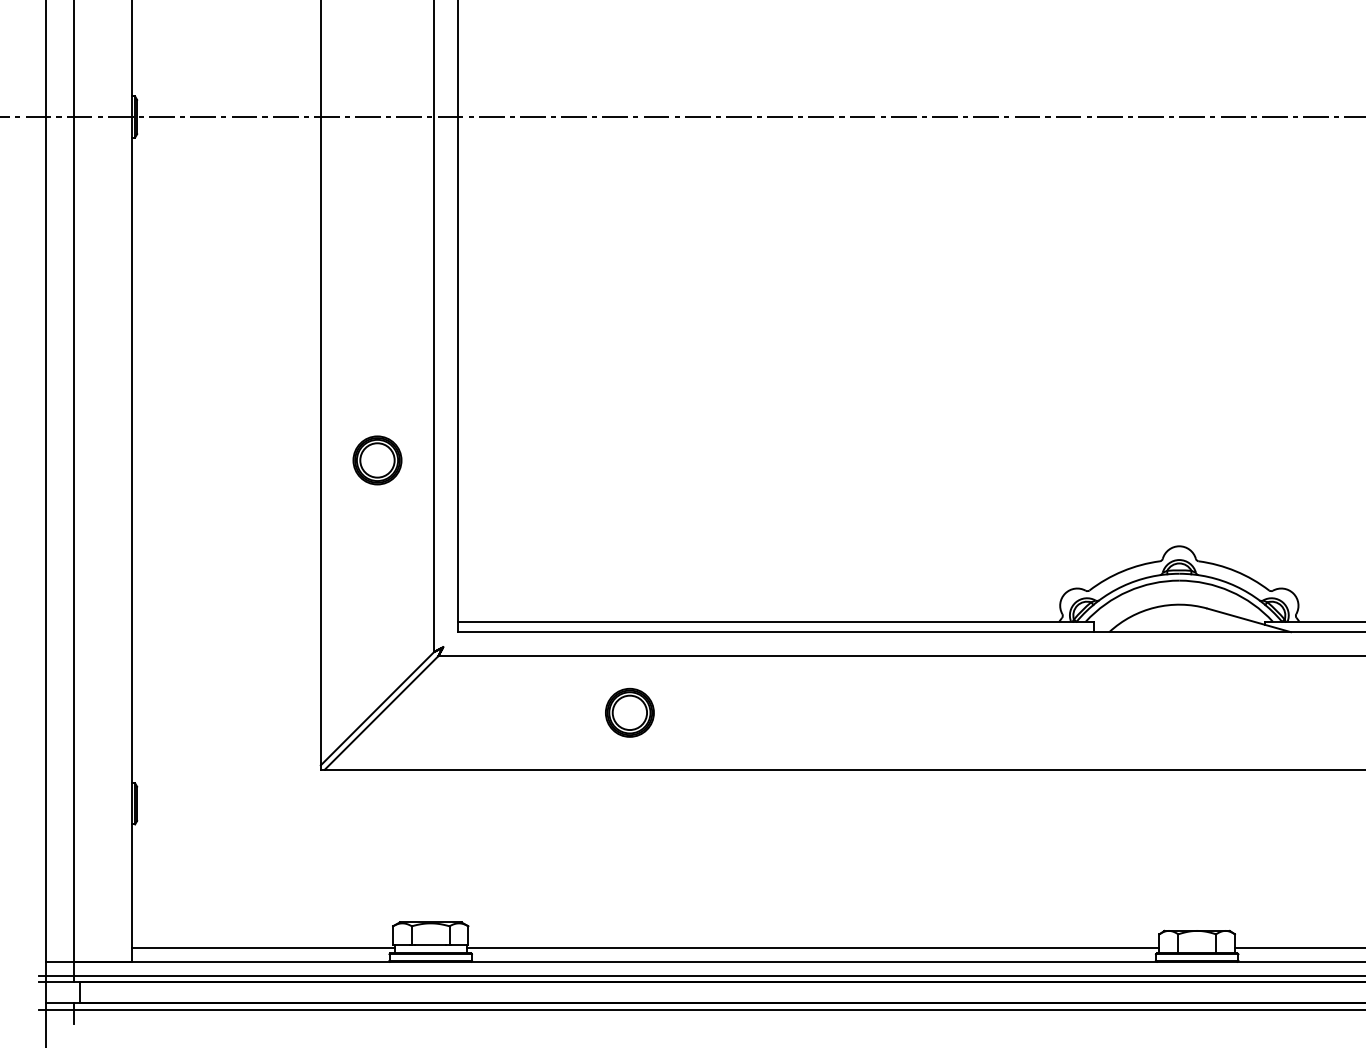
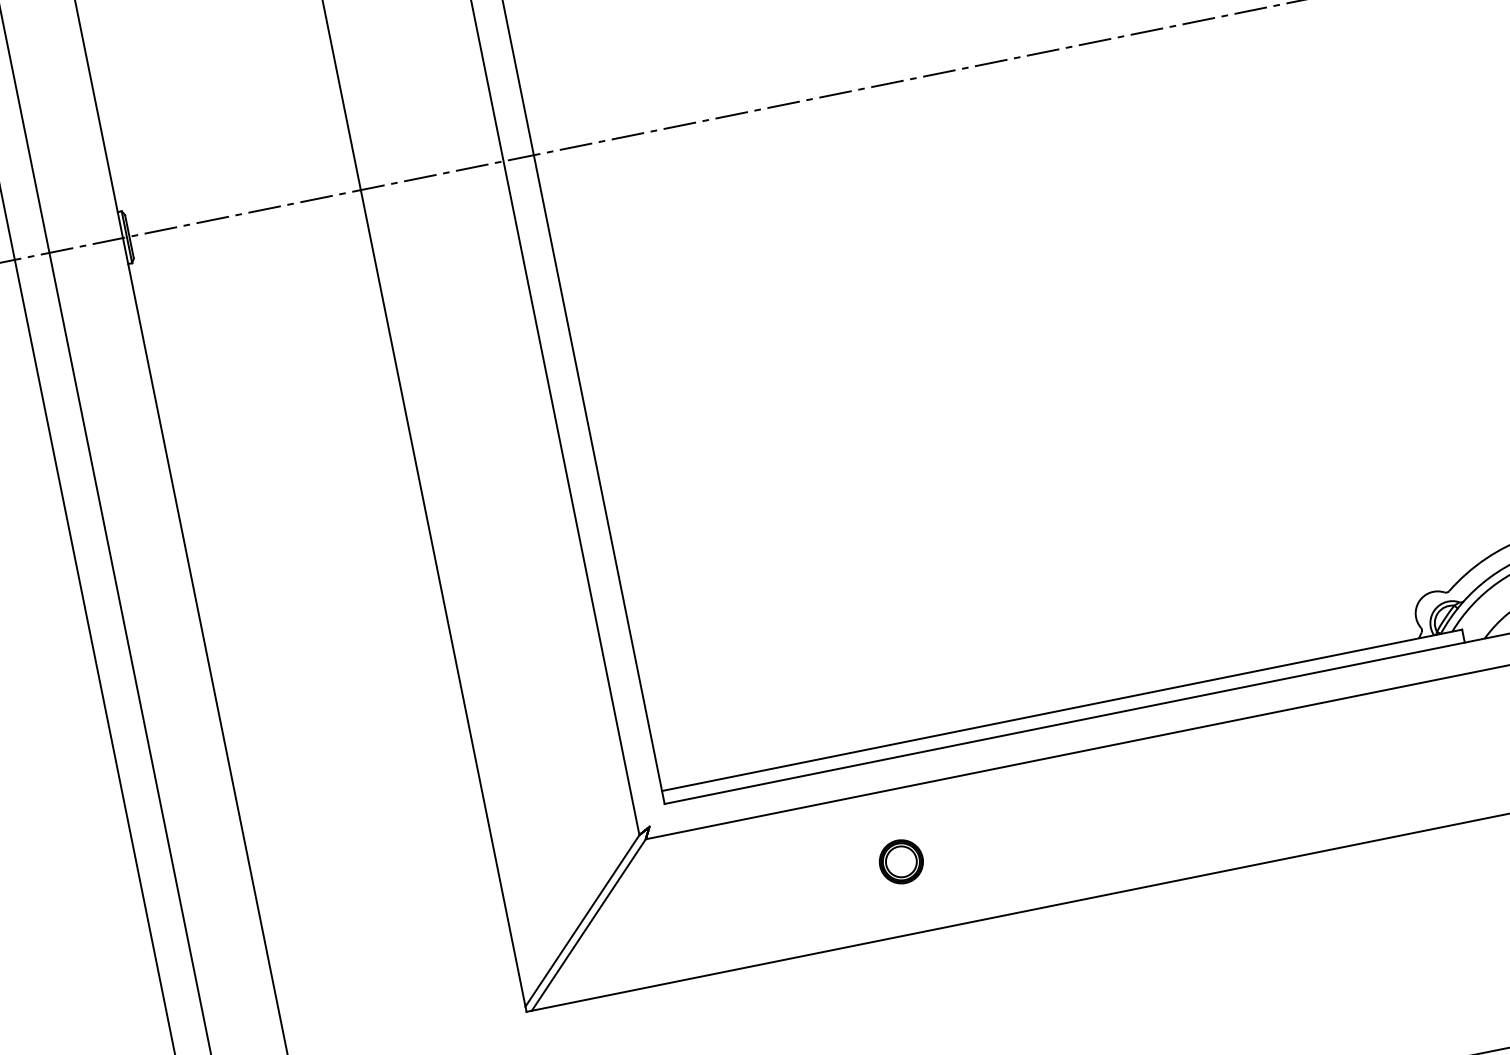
part: (377, 460) -> (519, 608), removed
part: (629, 712) -> (900, 861), size x0.7

